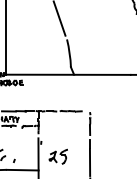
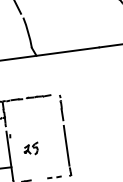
part: (58, 156) -> (31, 148), size x0.71

